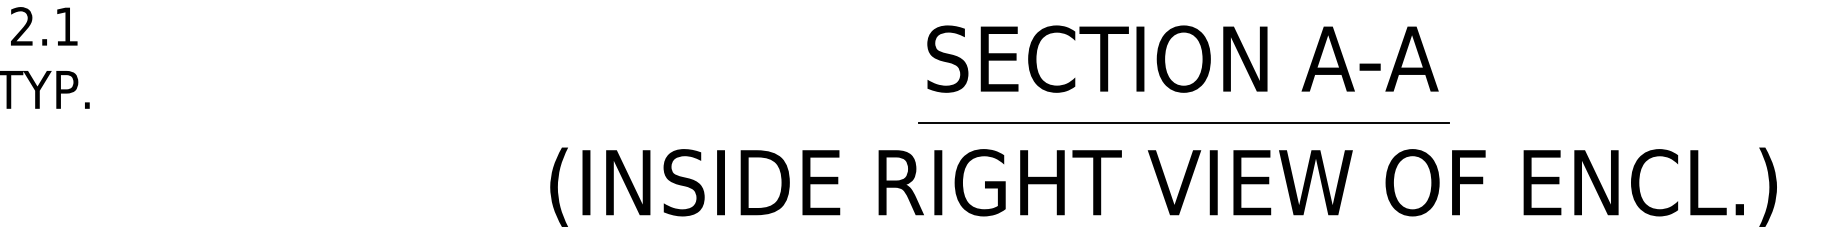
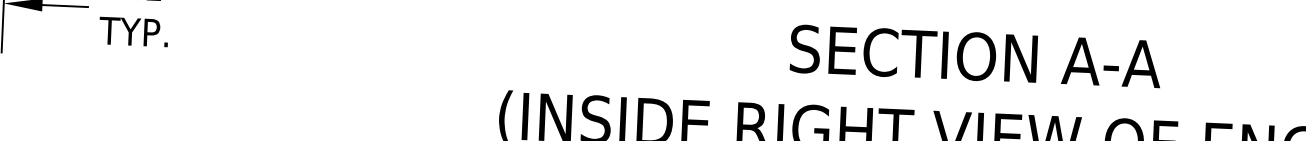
text: (1182, 58) -> (975, 56), moved
line: (1183, 123) -> (960, 92), removed

